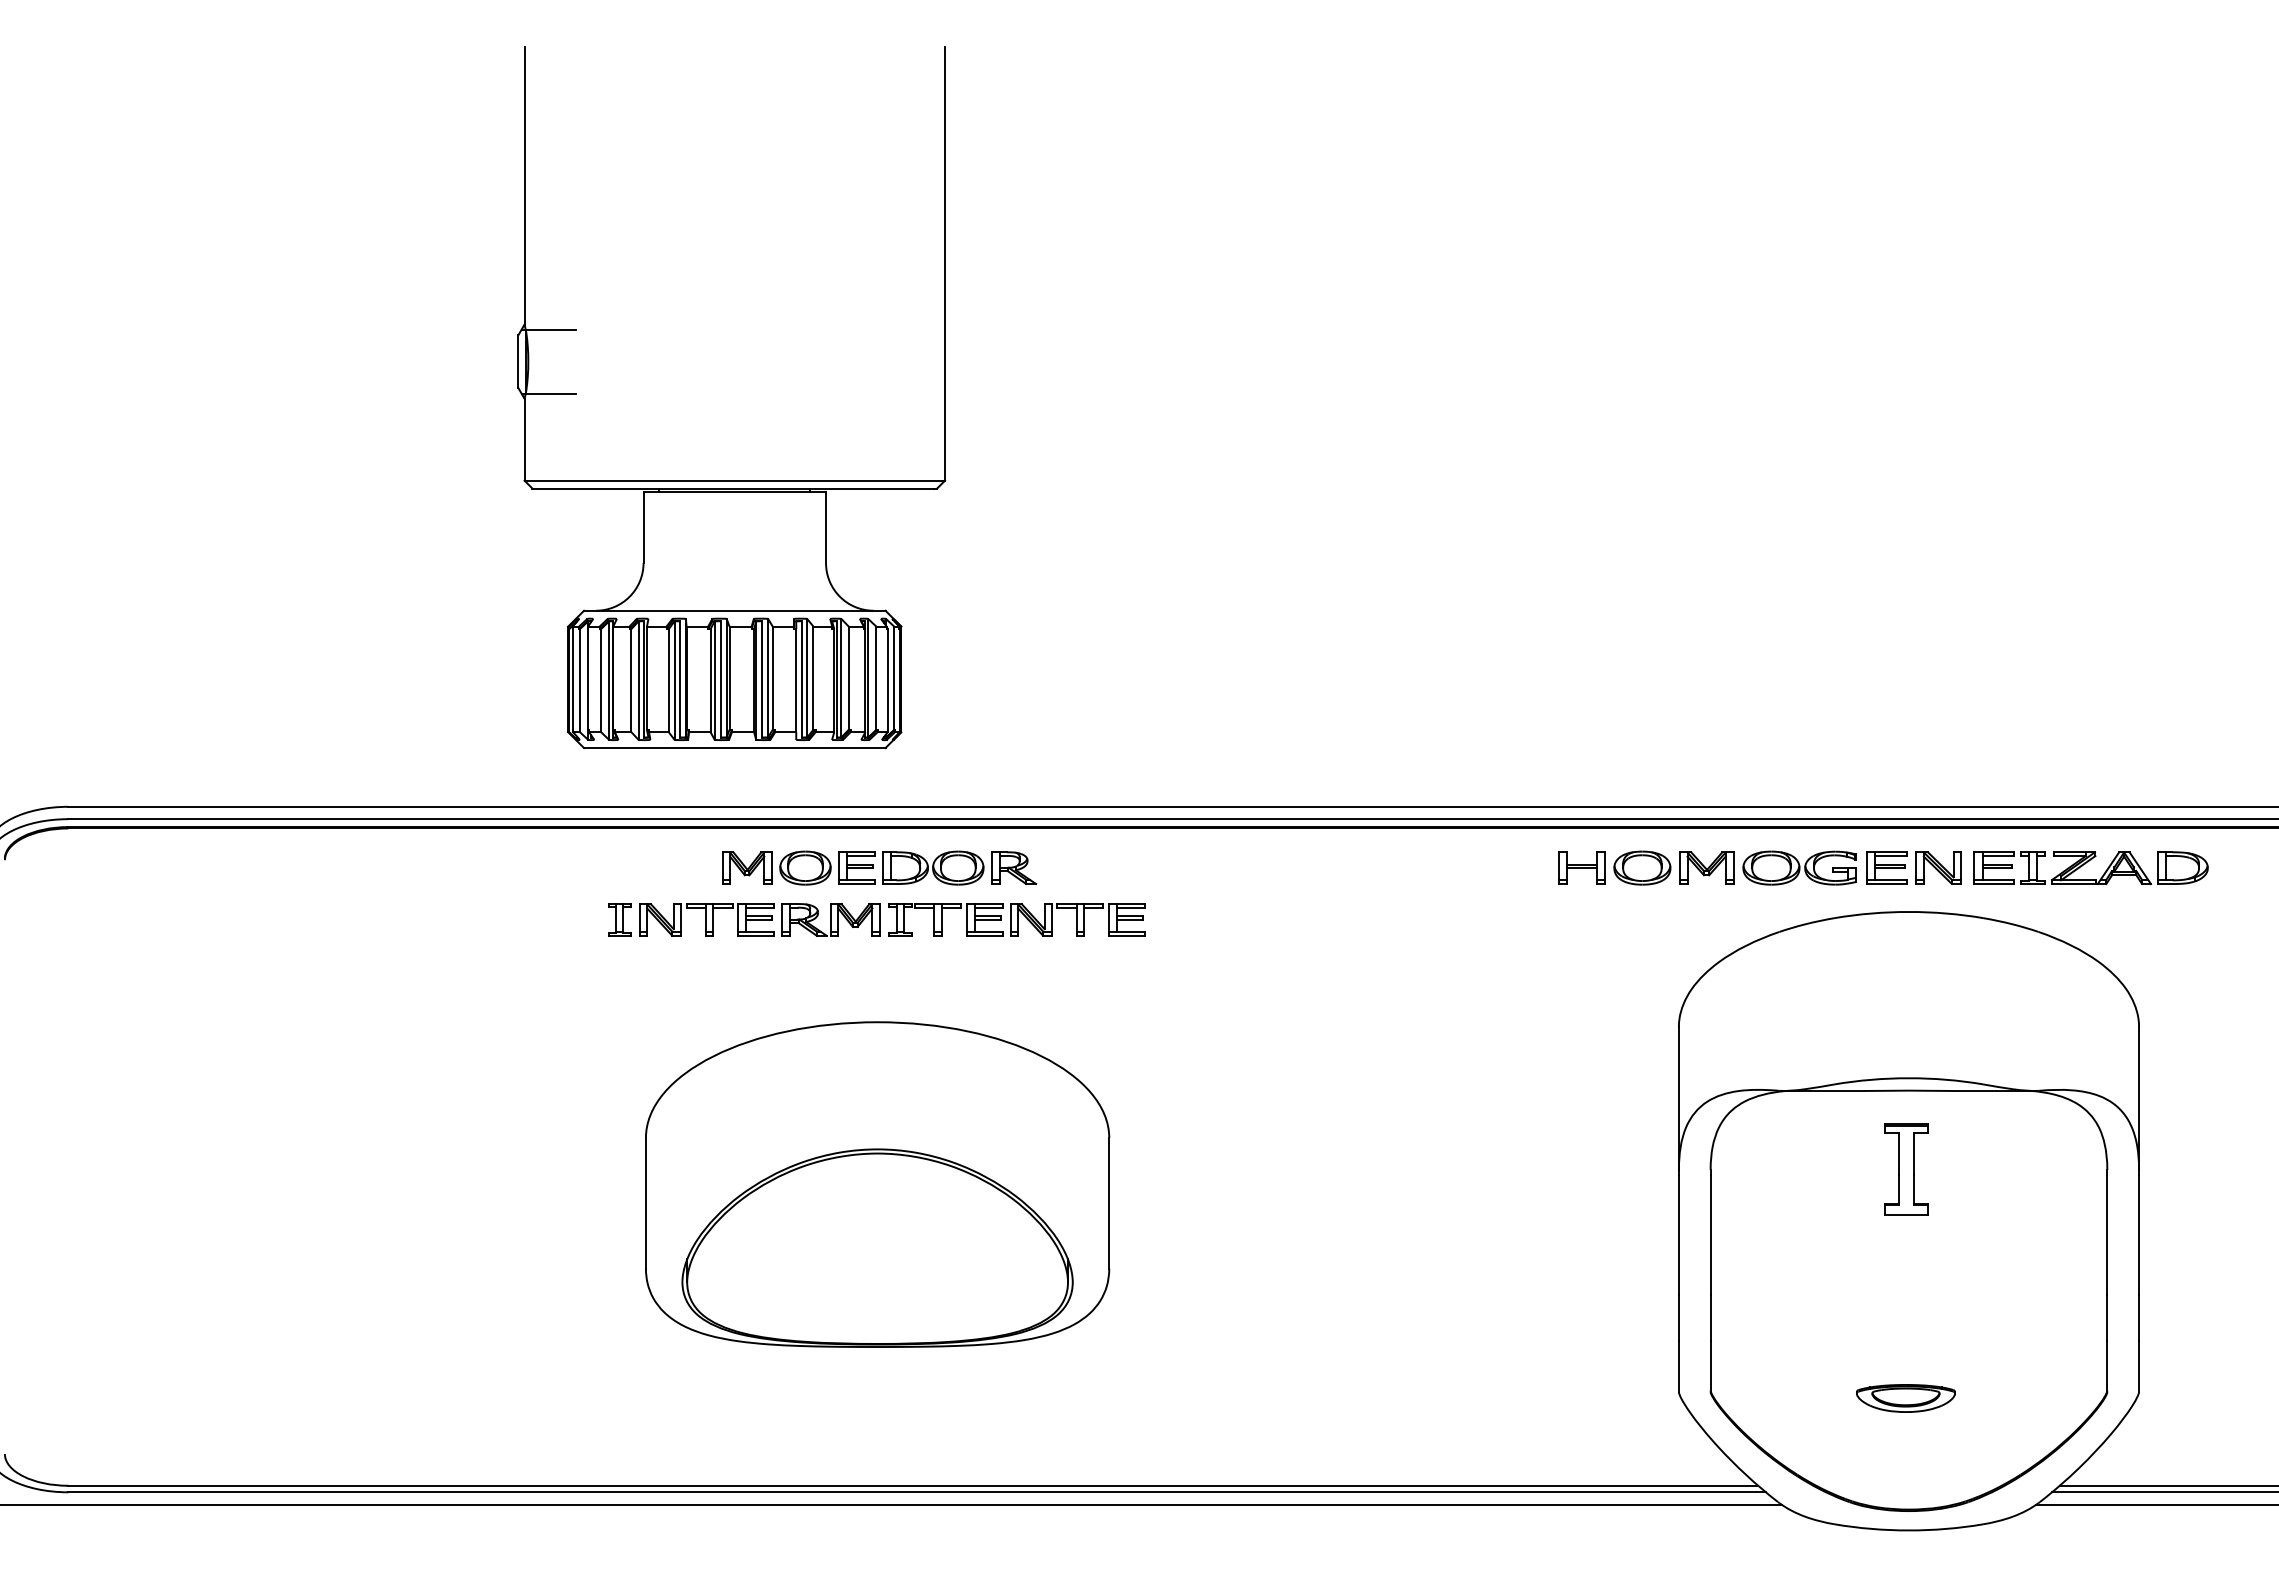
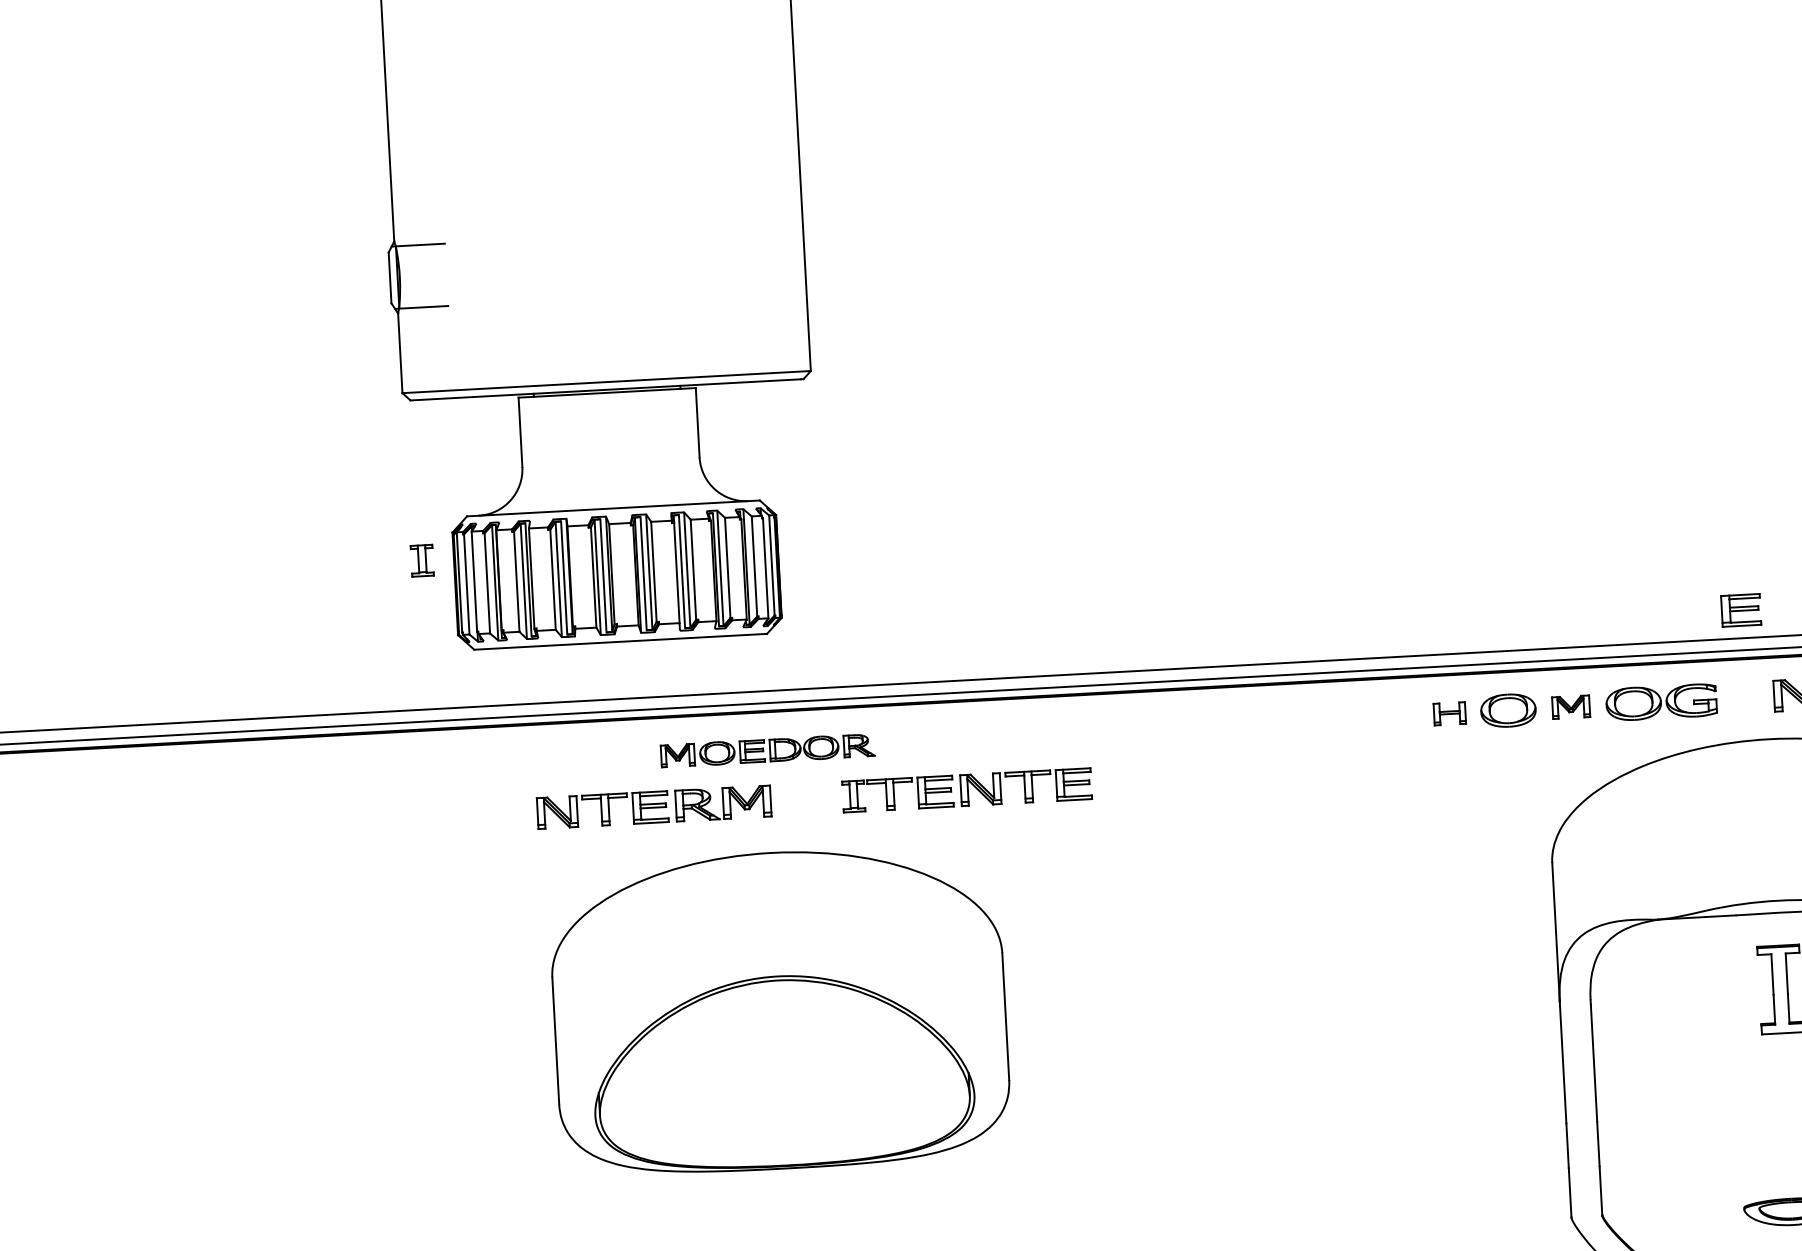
part: (879, 867) -> (767, 750), size x0.7
part: (1581, 867) -> (1449, 713), size x0.7
part: (1706, 867) -> (1570, 706), size x0.7
part: (1886, 867) -> (1740, 609), moved
part: (619, 919) -> (422, 560), moved
part: (1016, 919) -> (966, 790), moved
part: (877, 1184) -> (779, 1010), moved

